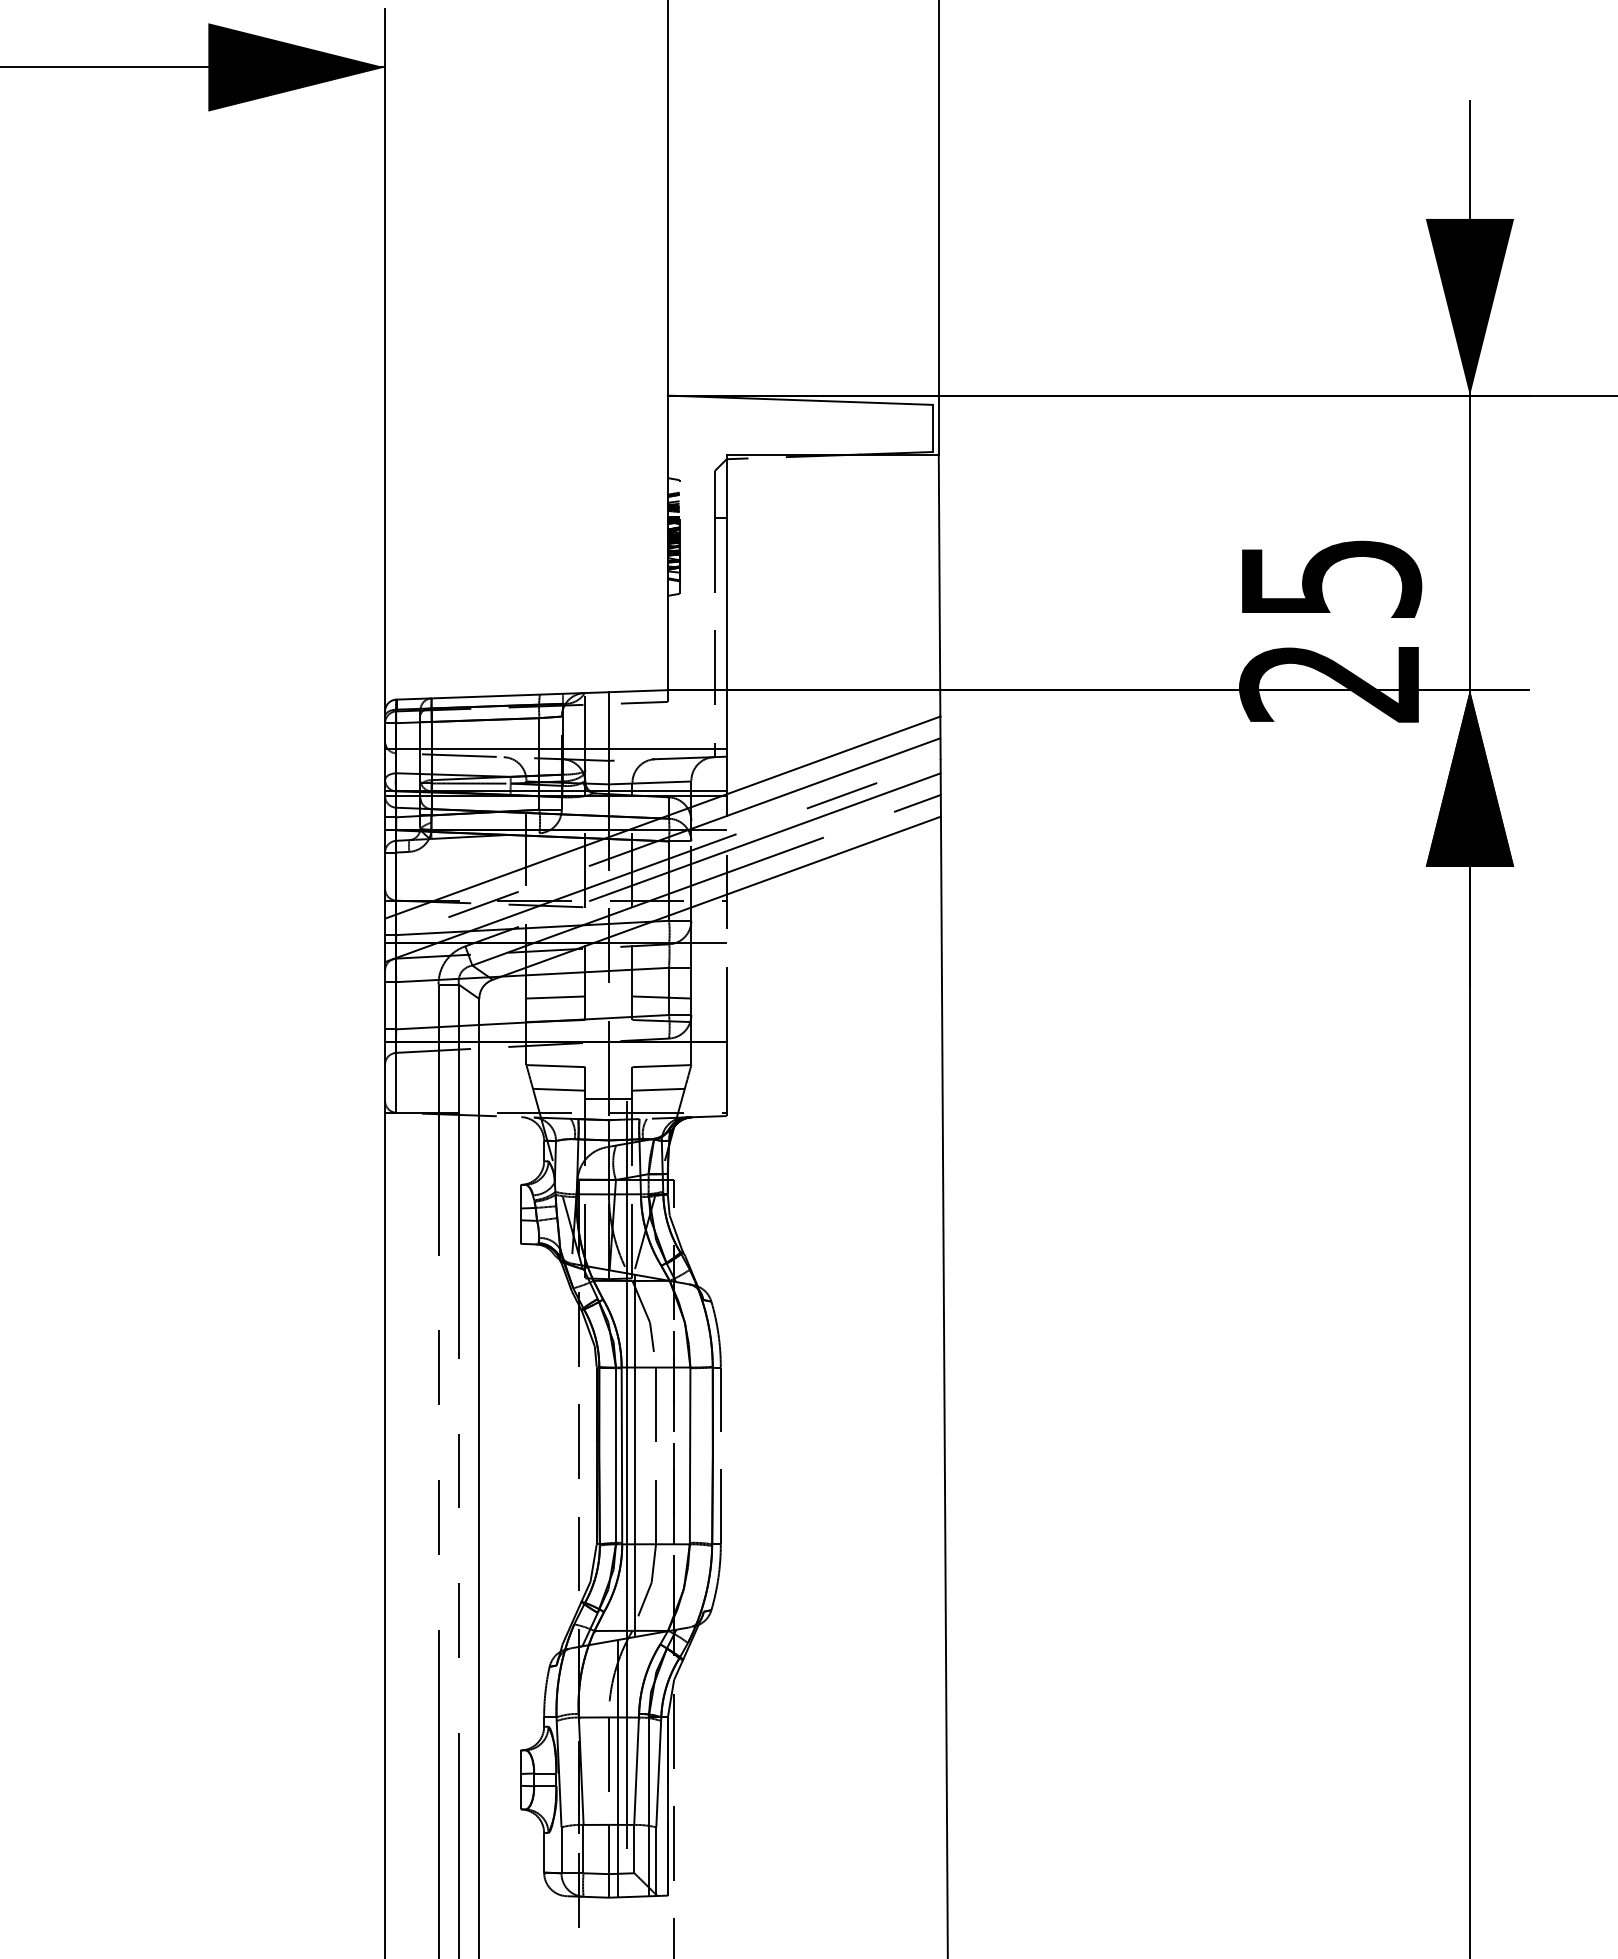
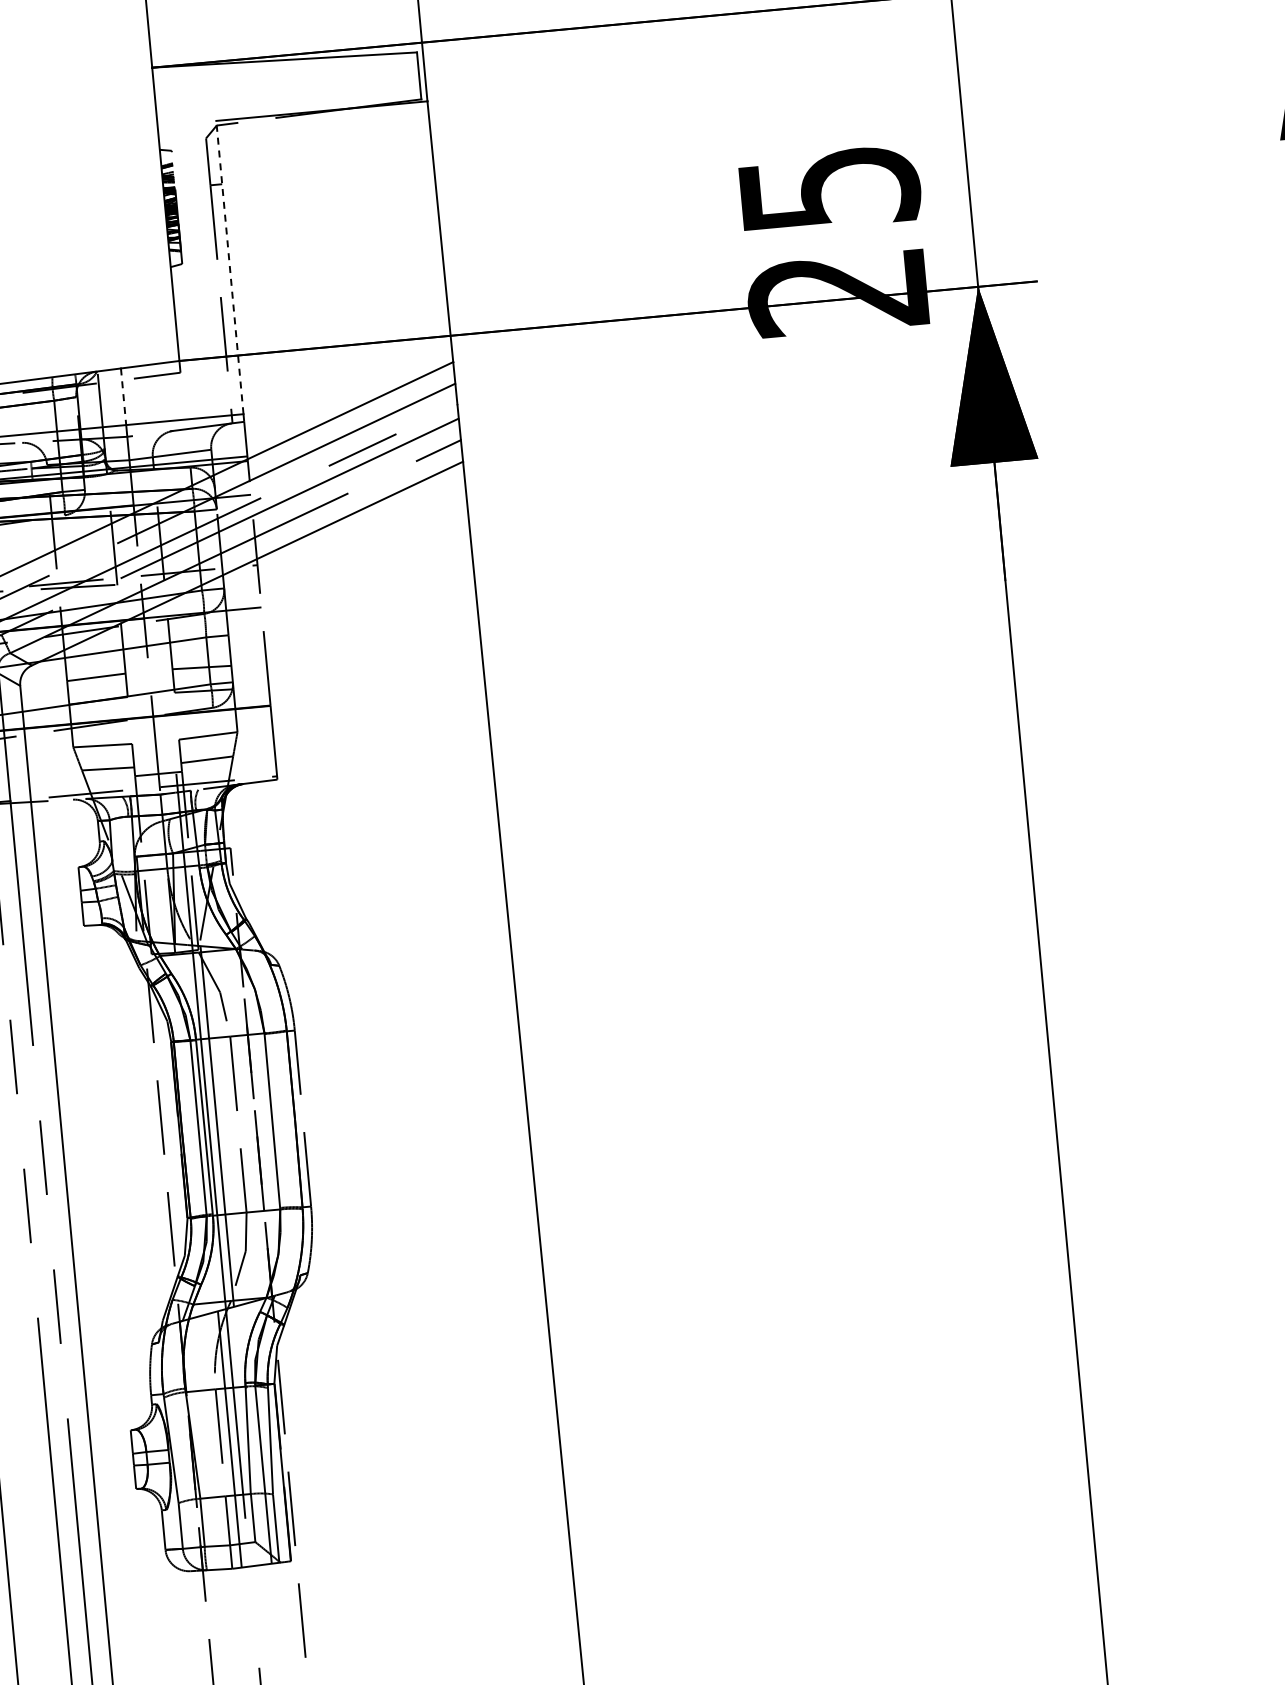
line: (726, 601) -> (229, 267), solid -> dashed
line: (608, 721) -> (123, 397), solid -> dashed

